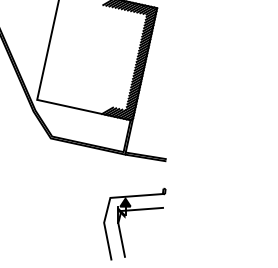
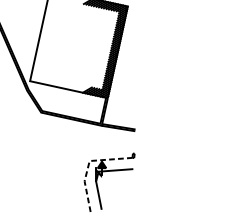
line: (108, 203) -> (88, 165), solid -> dashed

